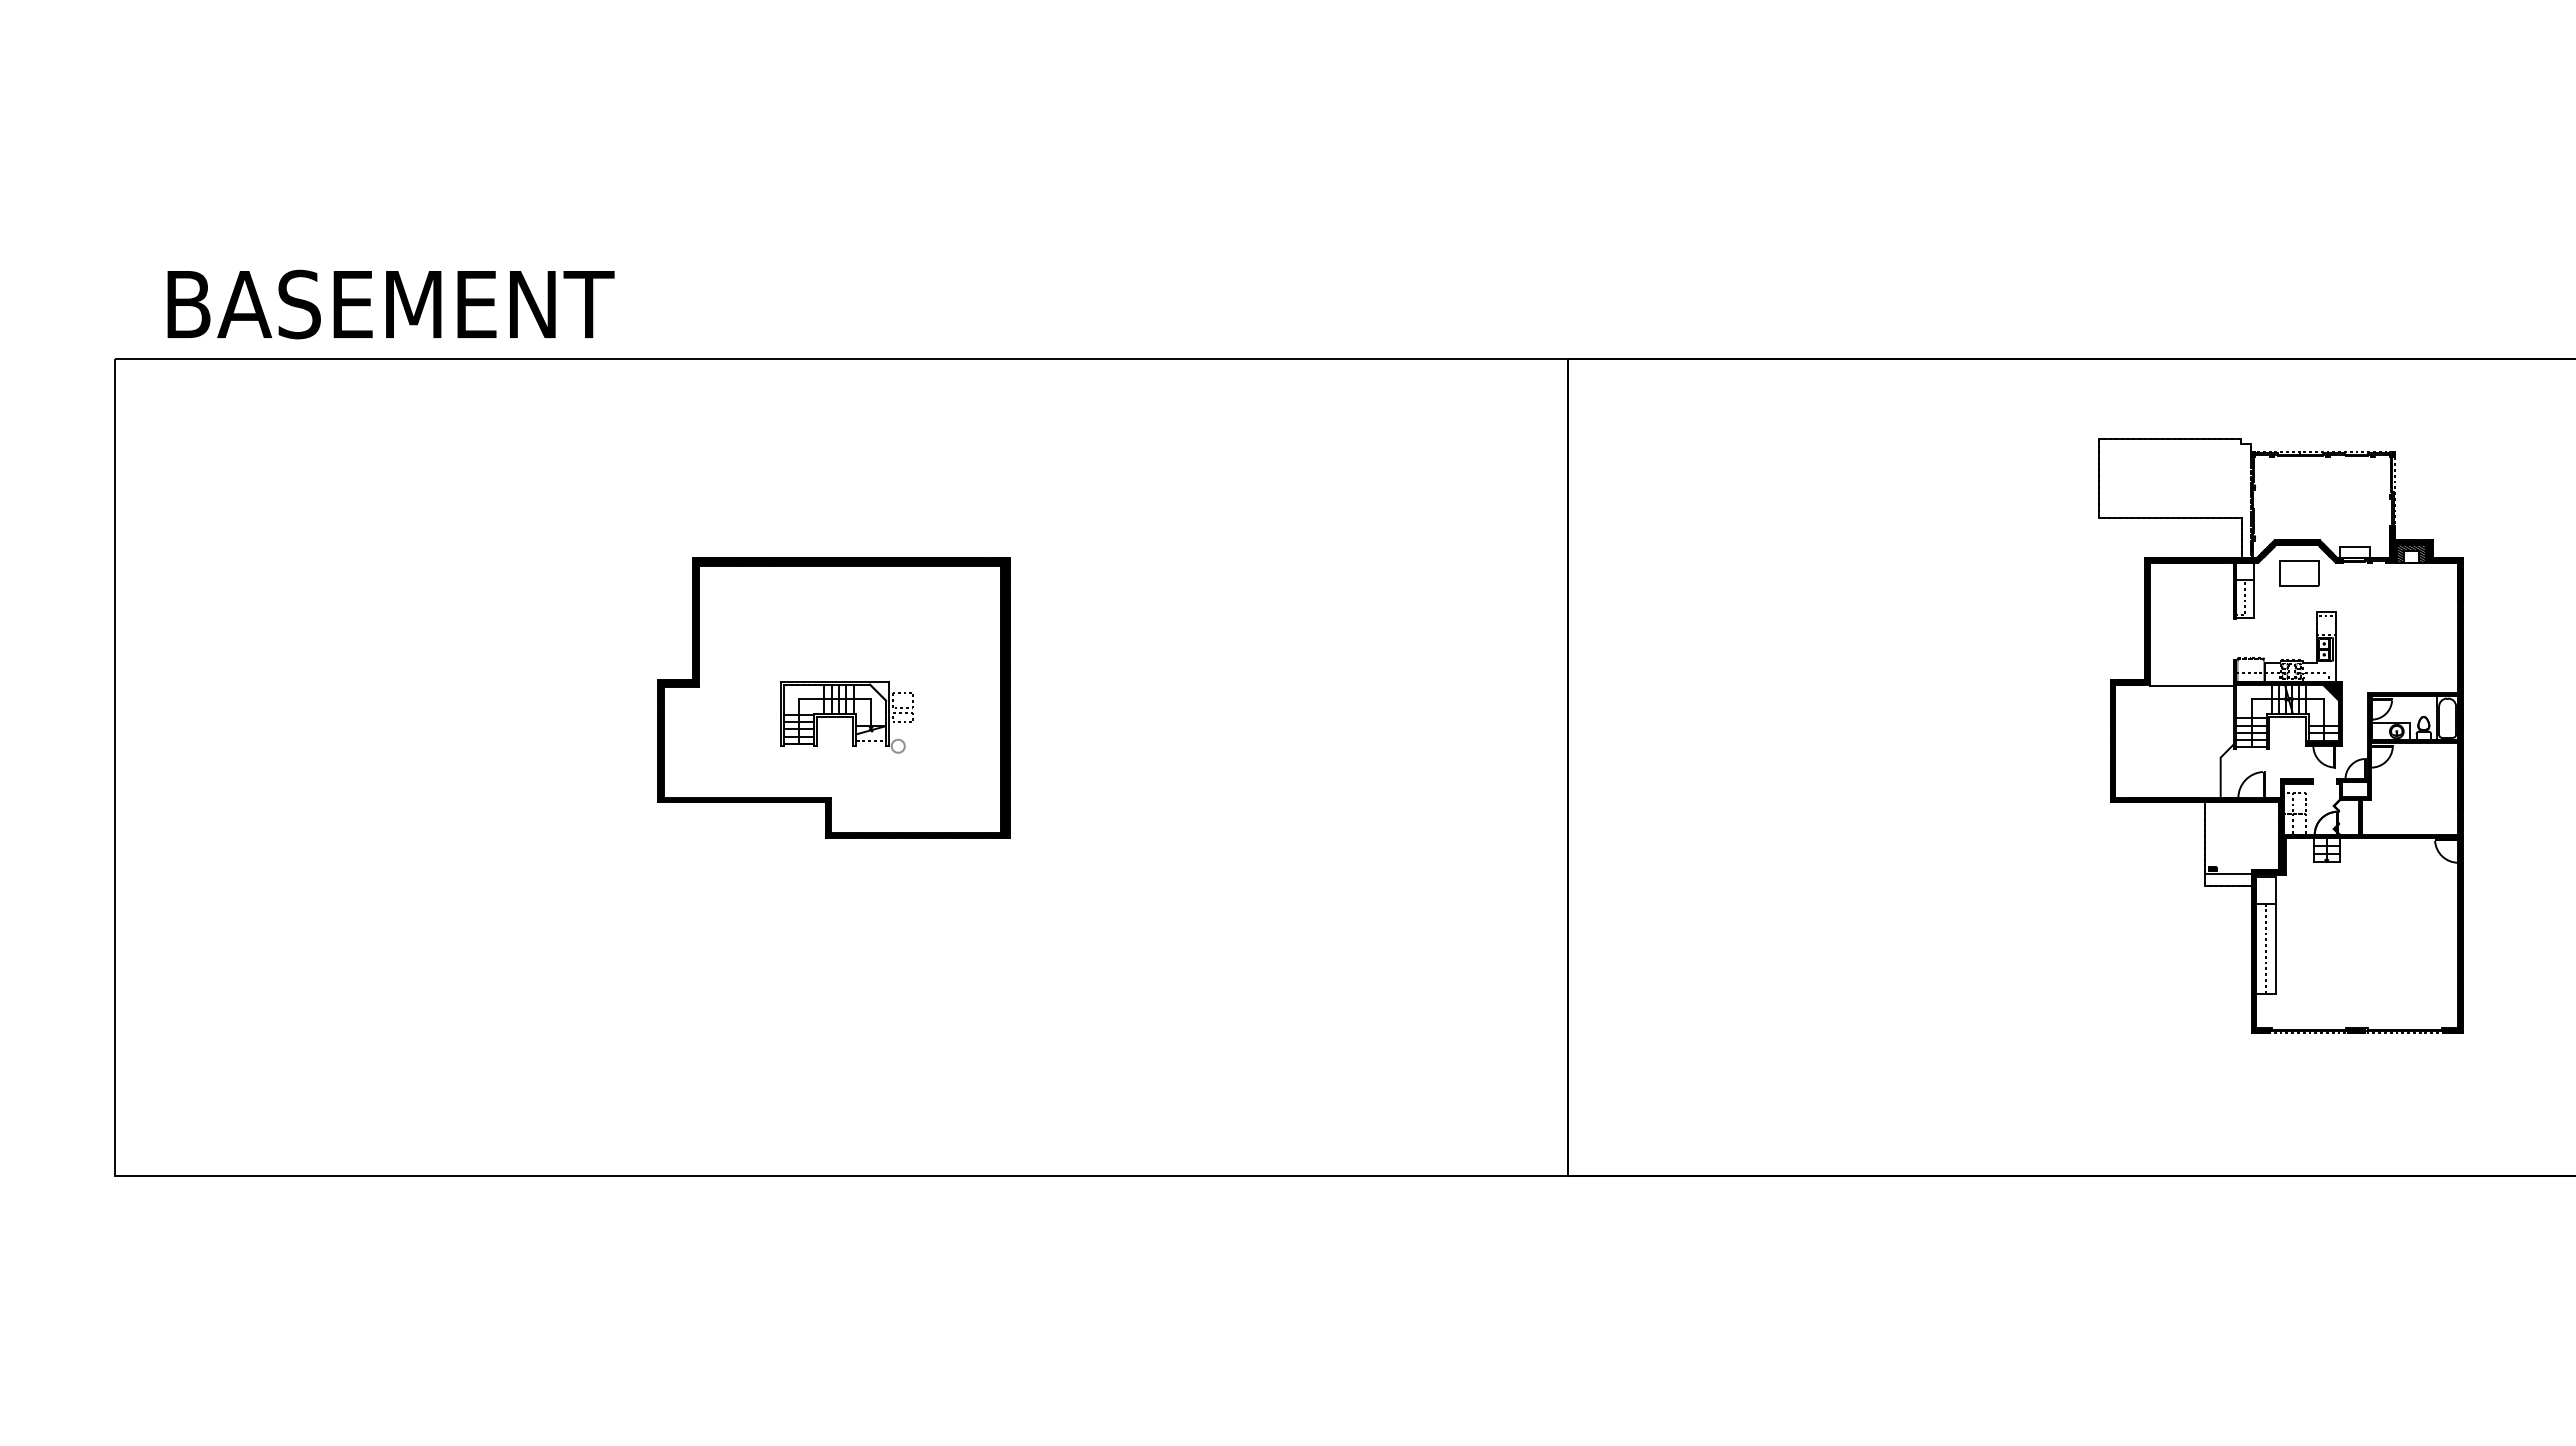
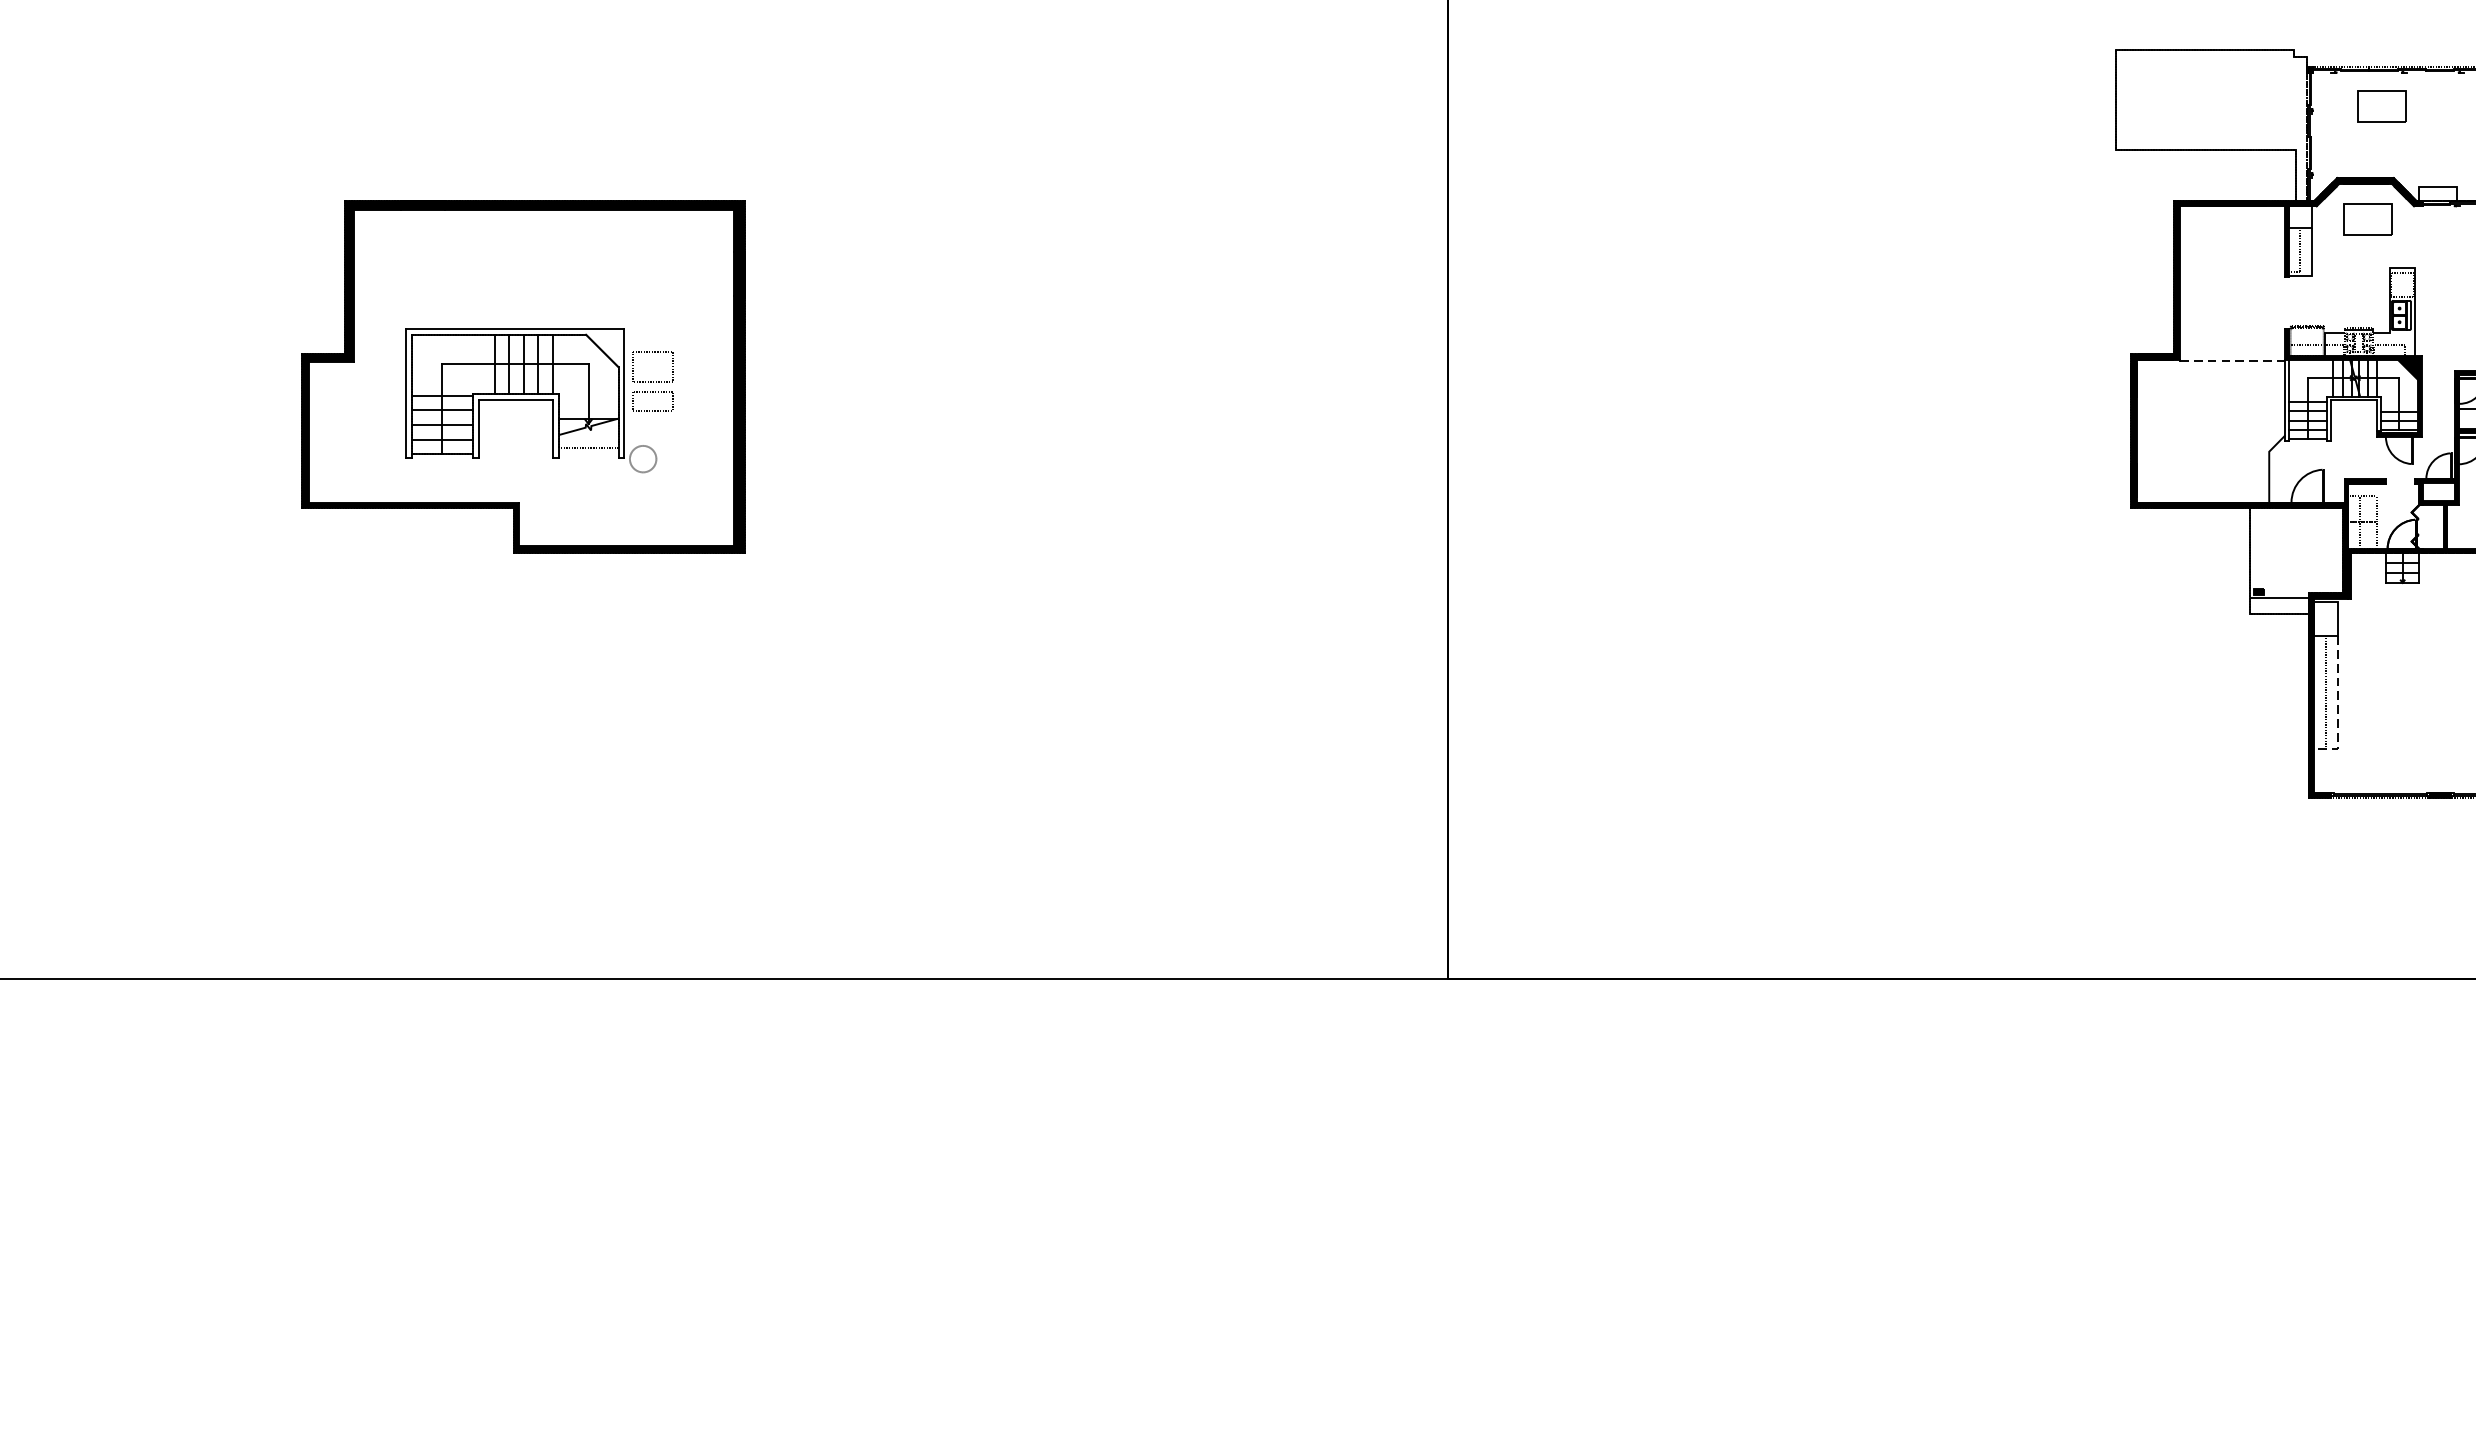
part: (2310, 483) -> (2382, 106), added
line: (2191, 685) -> (2232, 360), solid -> dashed
part: (846, 717) -> (539, 401), size x1.6
line: (2275, 960) -> (2338, 707), solid -> dashed

